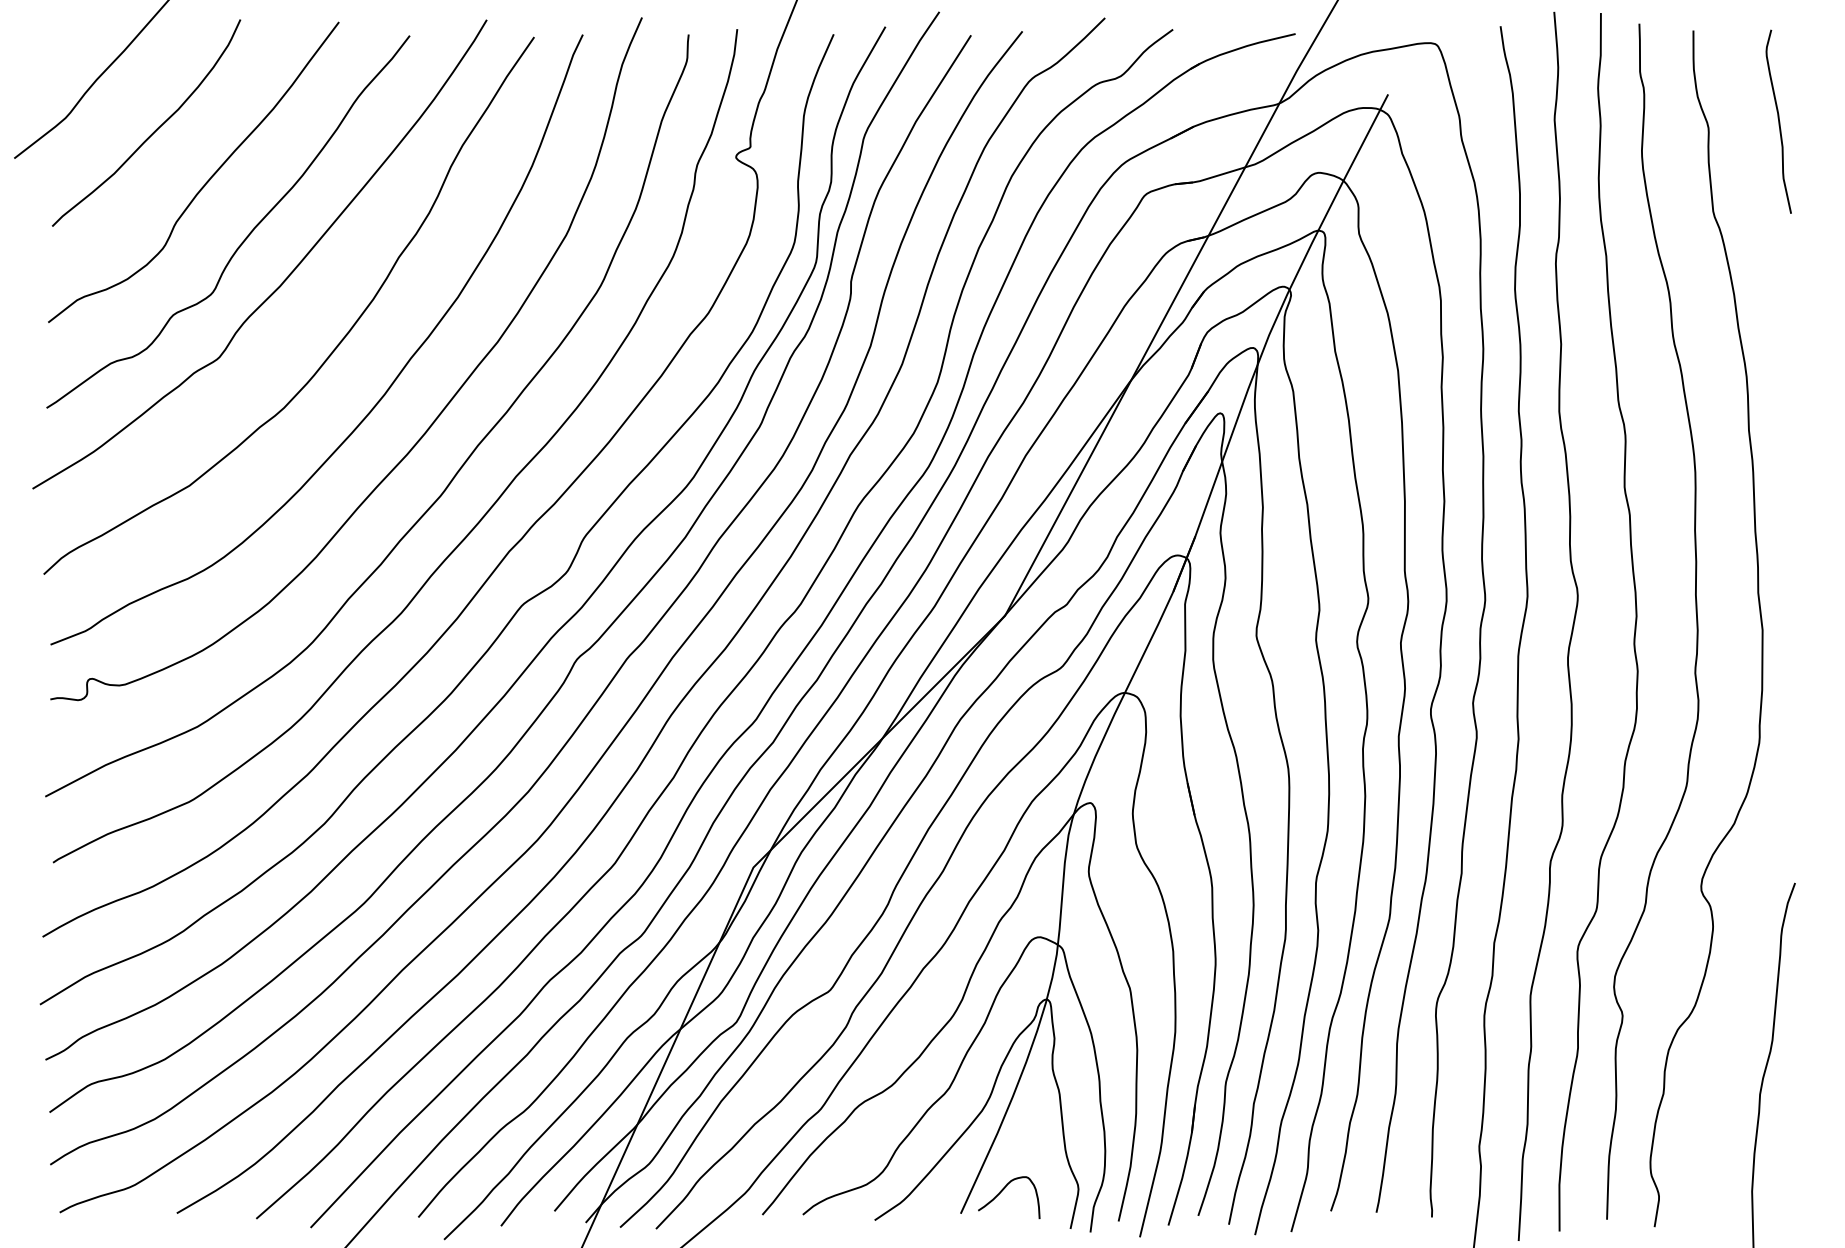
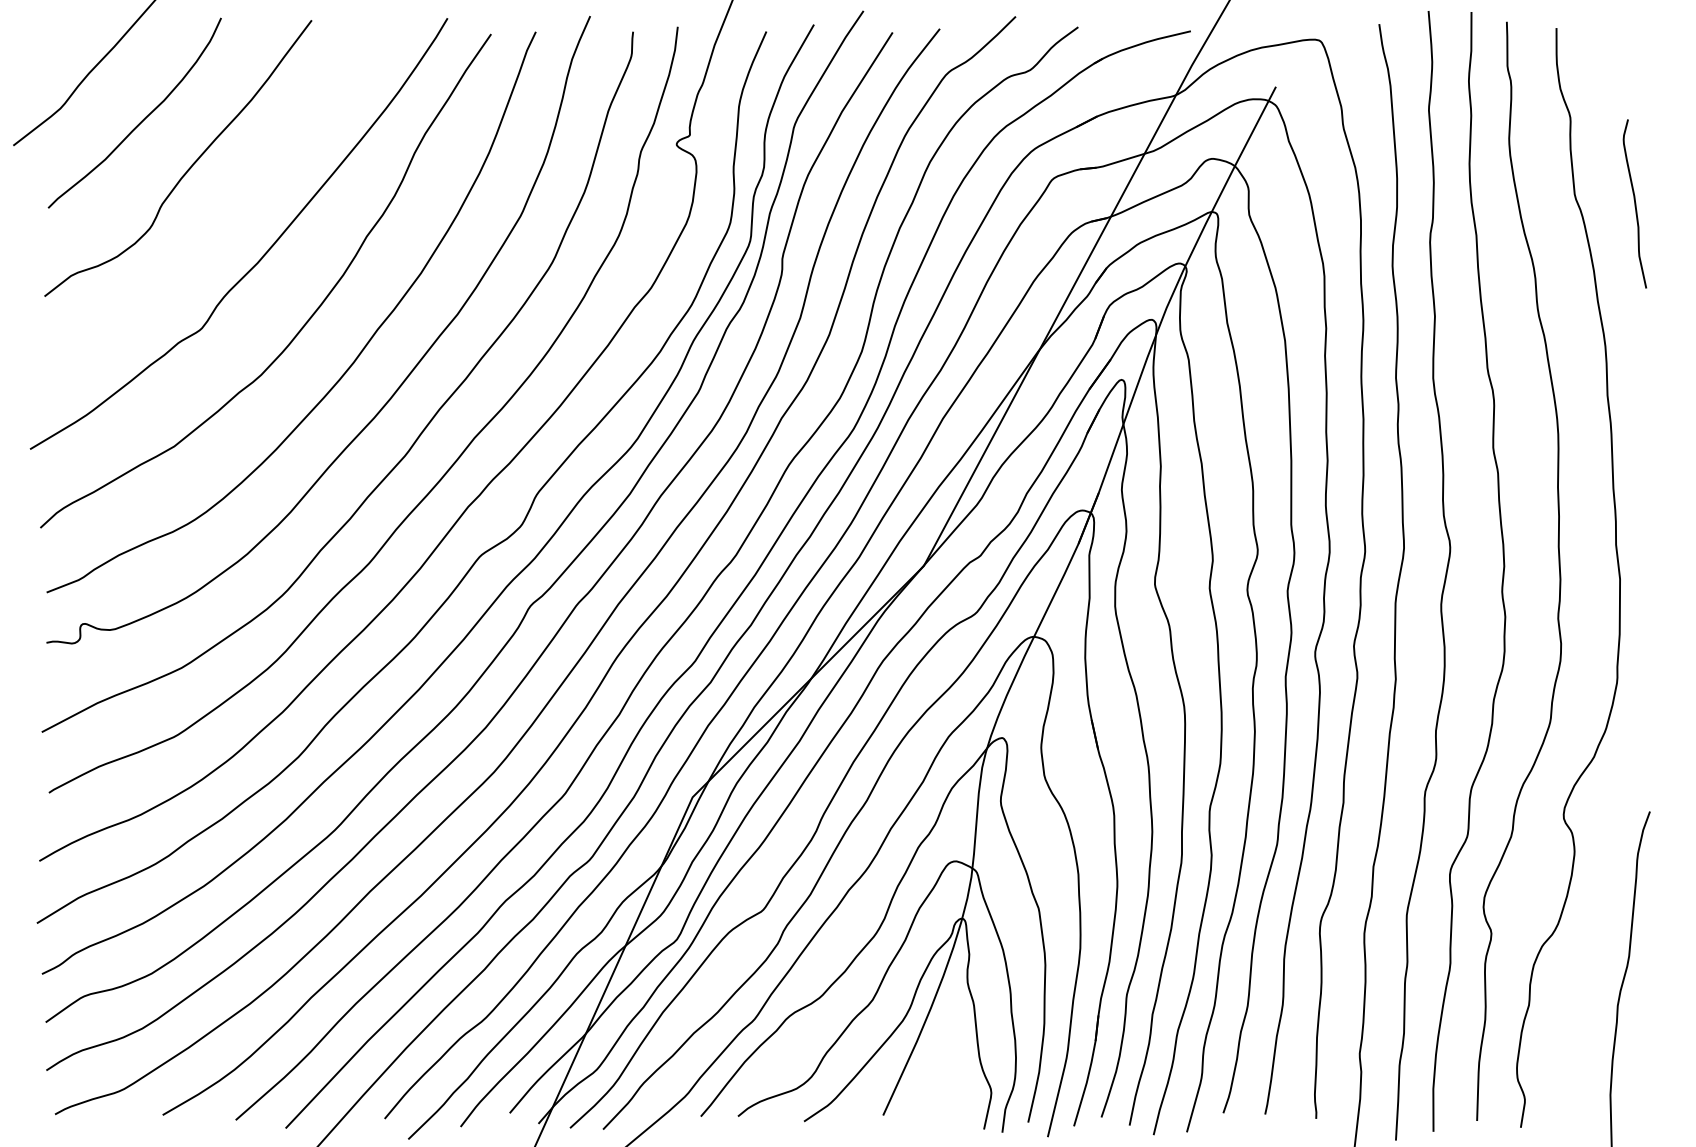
curve: (1778, 121) -> (1634, 203), moved
curve: (245, 237) -> (225, 218), removed
curve: (1003, 1190) -> (922, 1094), removed

